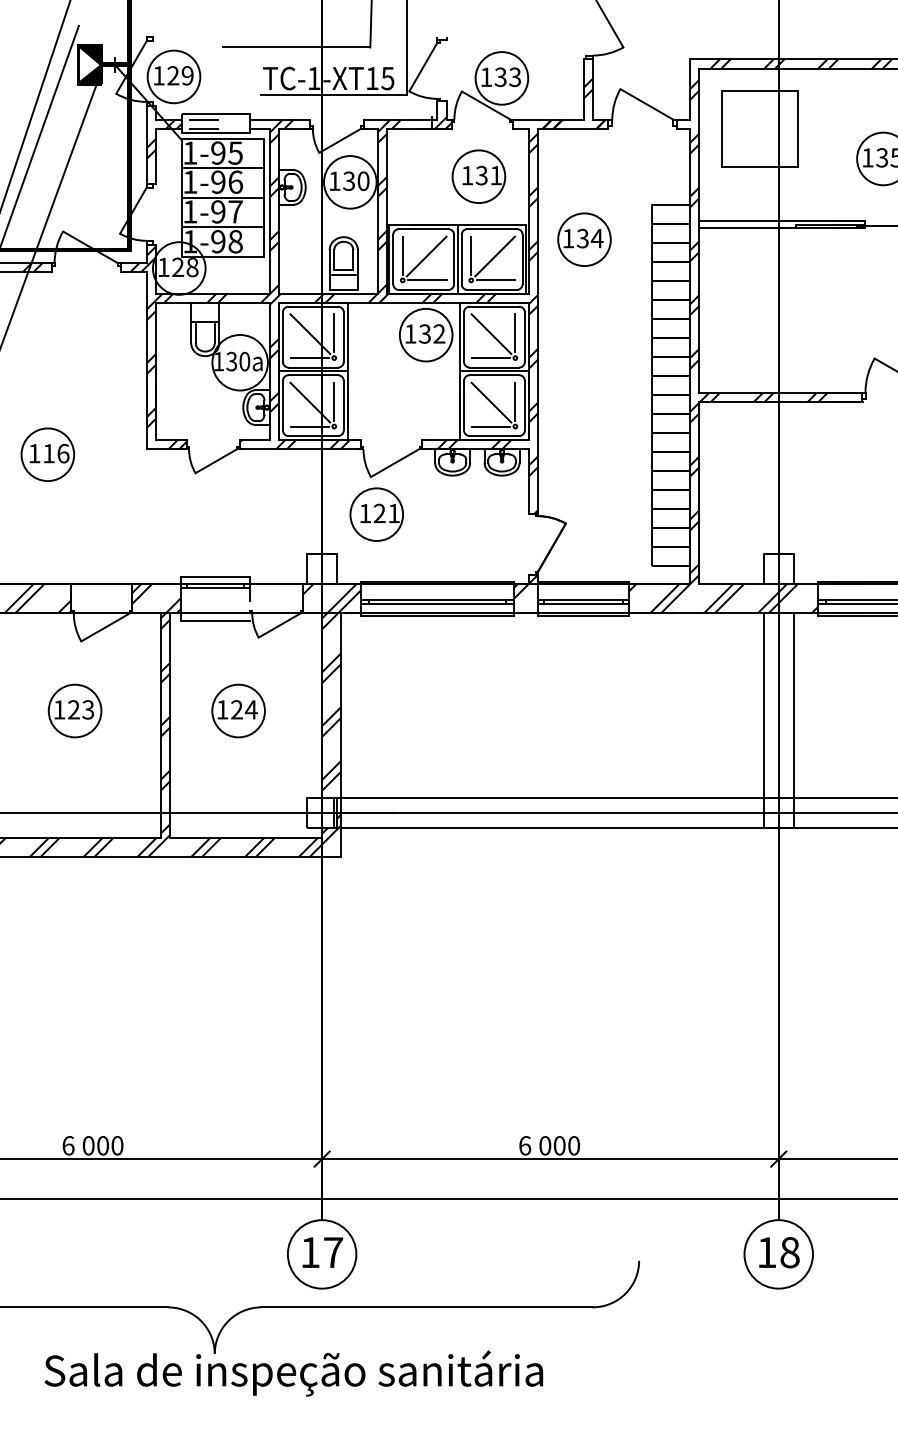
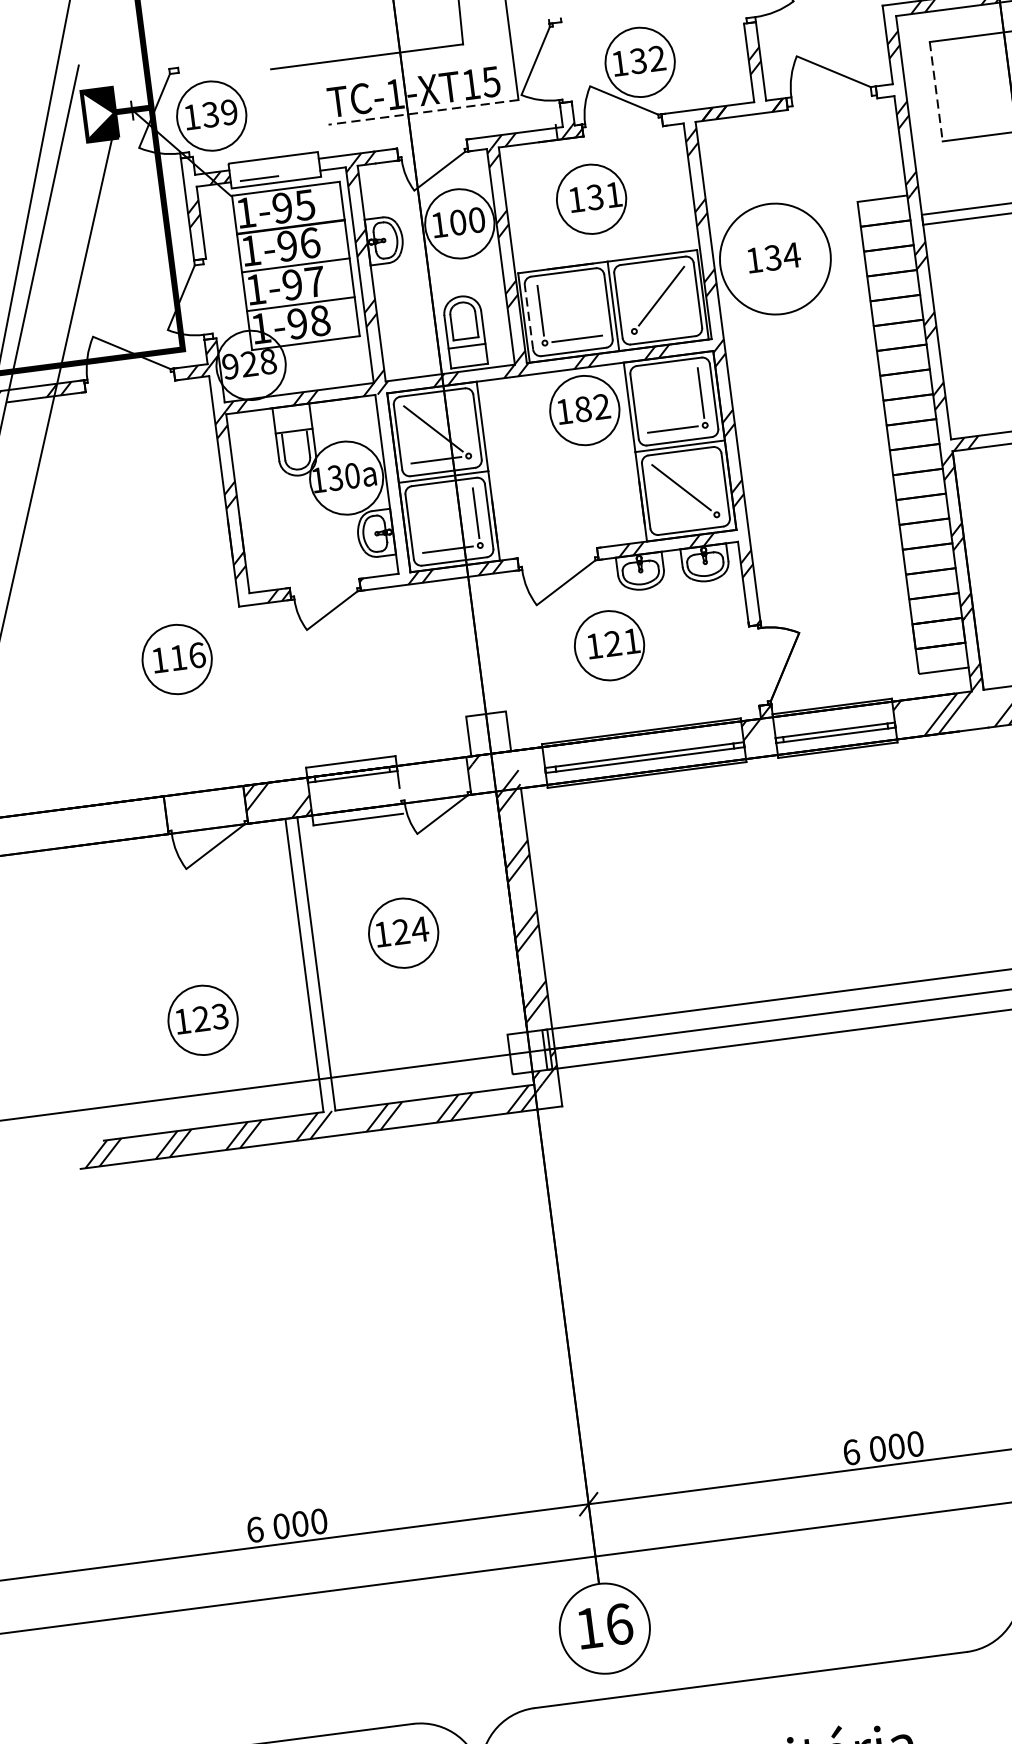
text: (173, 75) -> (210, 114), 129 -> 139
text: (515, 77) -> (657, 58), 133 -> 132
line: (333, 94) -> (422, 111), solid -> dashed
line: (203, 119) -> (257, 166), removed
line: (722, 129) -> (936, 91), solid -> dashed
part: (478, 176) -> (590, 199), moved
text: (349, 180) -> (458, 221), 130 -> 100
circle: (584, 239) -> (775, 258), size x1.6
line: (471, 255) -> (630, 298), removed
line: (426, 256) -> (571, 307), removed
line: (393, 259) -> (529, 317), solid -> dashed
text: (163, 267) -> (230, 366), 128 -> 928
line: (495, 280) -> (666, 327), removed
line: (334, 333) -> (464, 423), removed
text: (424, 333) -> (582, 408), 132 -> 182
line: (491, 334) -> (670, 398), removed
hatch: (274, 357) -> (390, 465), removed
line: (515, 401) -> (712, 482), removed
line: (310, 402) -> (445, 518), removed
line: (490, 426) -> (684, 518), removed
part: (47, 454) -> (176, 659), moved
part: (376, 514) -> (609, 645), moved
hatch: (351, 597) -> (531, 765), removed
hatch: (37, 598) -> (121, 820), removed
part: (74, 710) -> (202, 1019), moved
hatch: (164, 725) -> (309, 964), removed
text: (333, 1252) -> (619, 1624), 17 -> 16

